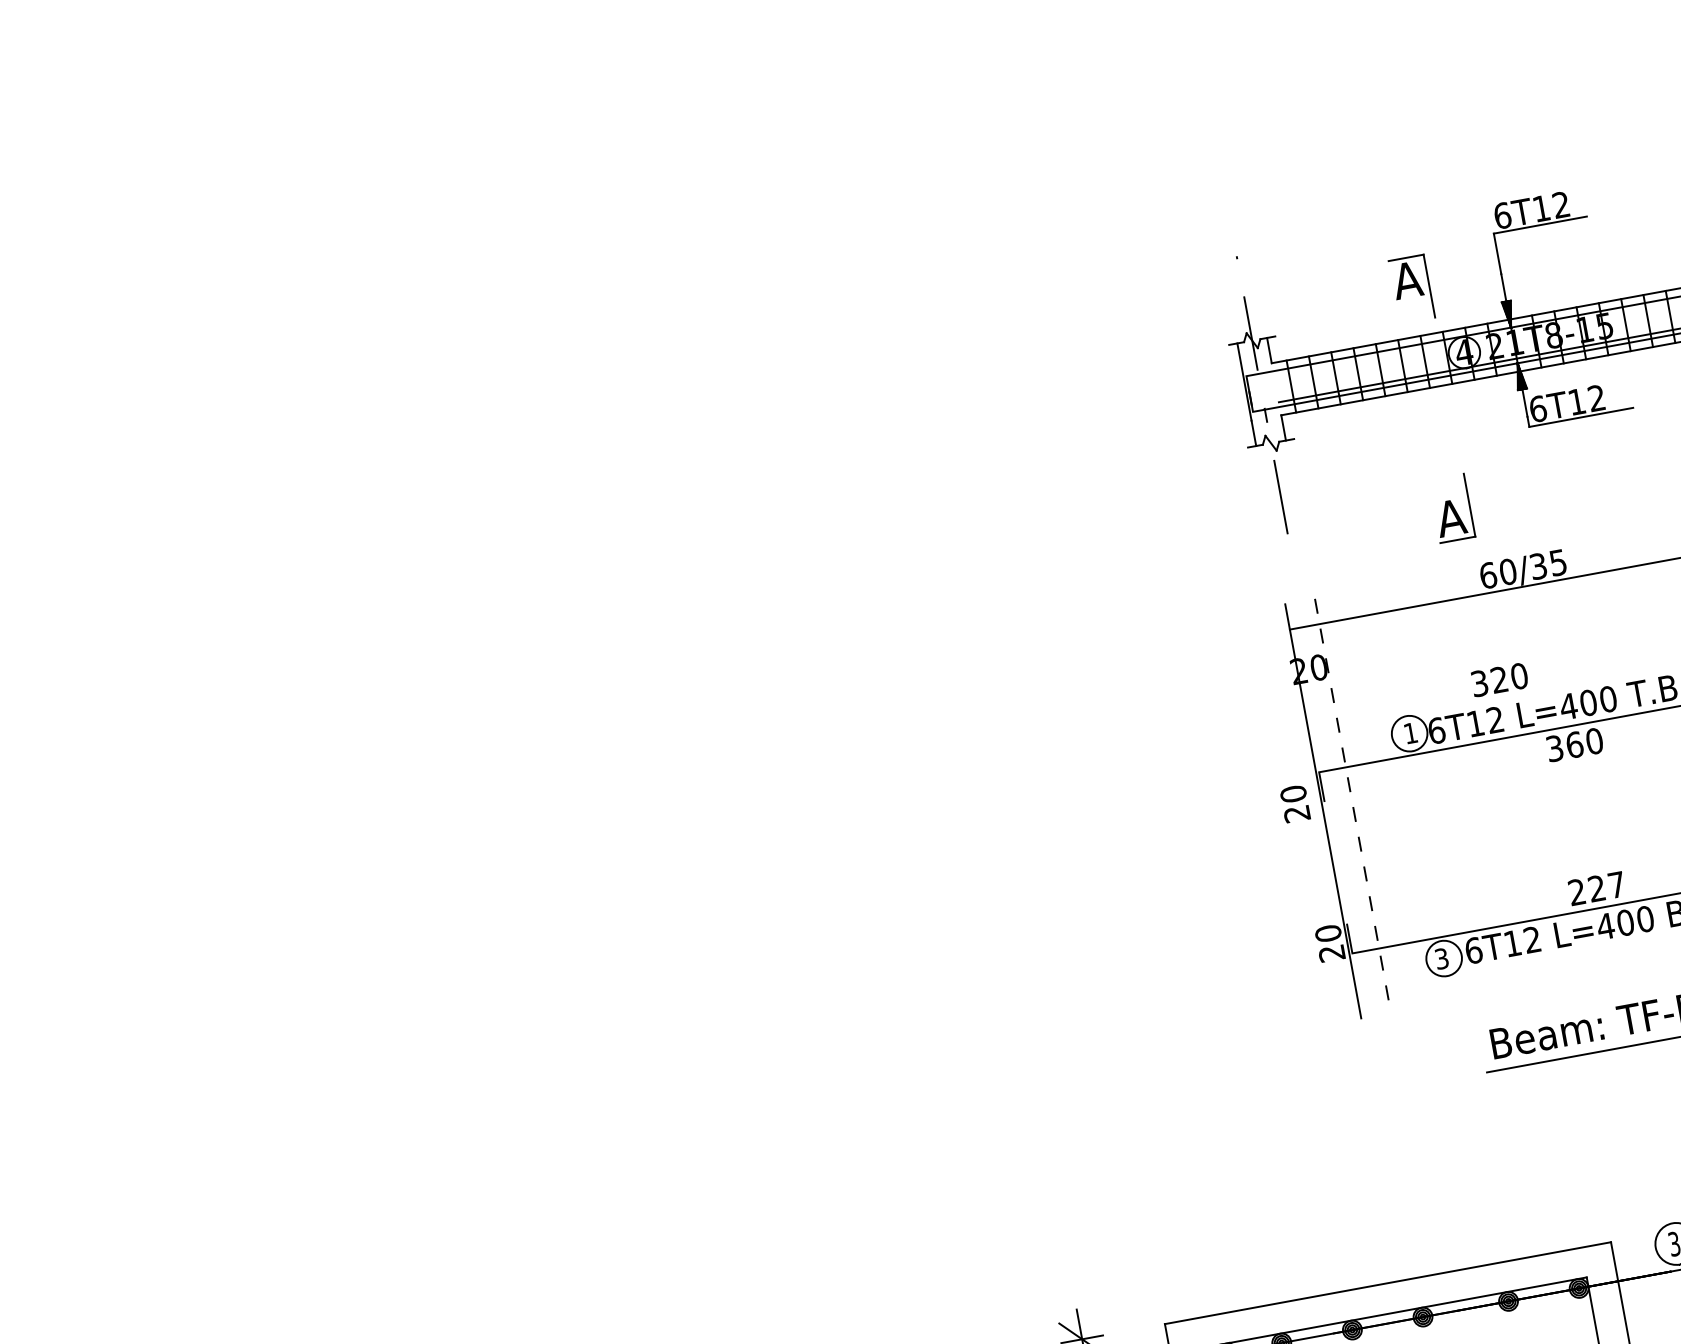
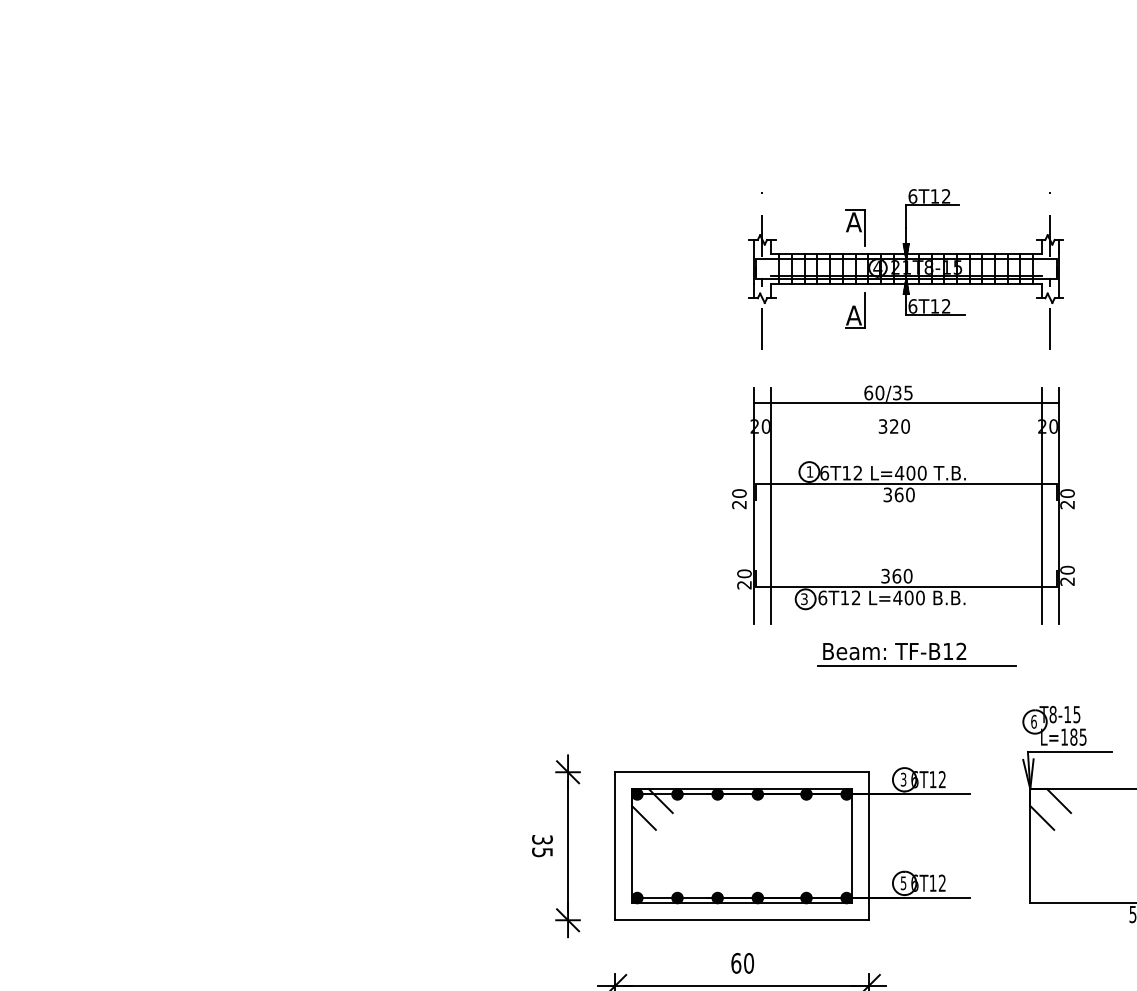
part: (1452, 508) -> (855, 310), moved
text: (1499, 679) -> (894, 426), moved
line: (1352, 806) -> (770, 506), dashed -> solid
text: (1596, 887) -> (896, 575), 227 -> 360

